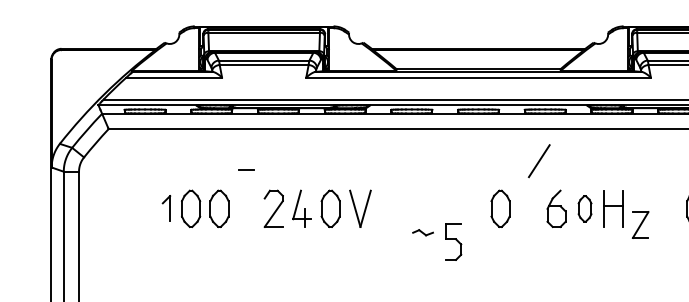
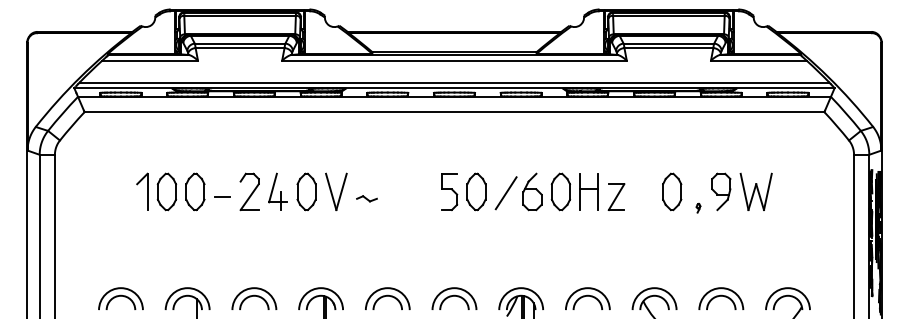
line: (538, 161) -> (505, 193), moved
line: (246, 169) -> (222, 196), moved
part: (166, 208) -> (142, 191), size x1.43
part: (584, 208) -> (560, 191), size x1.43
part: (640, 224) -> (616, 196), moved
part: (422, 232) -> (366, 198), moved
part: (453, 241) -> (449, 191), moved

